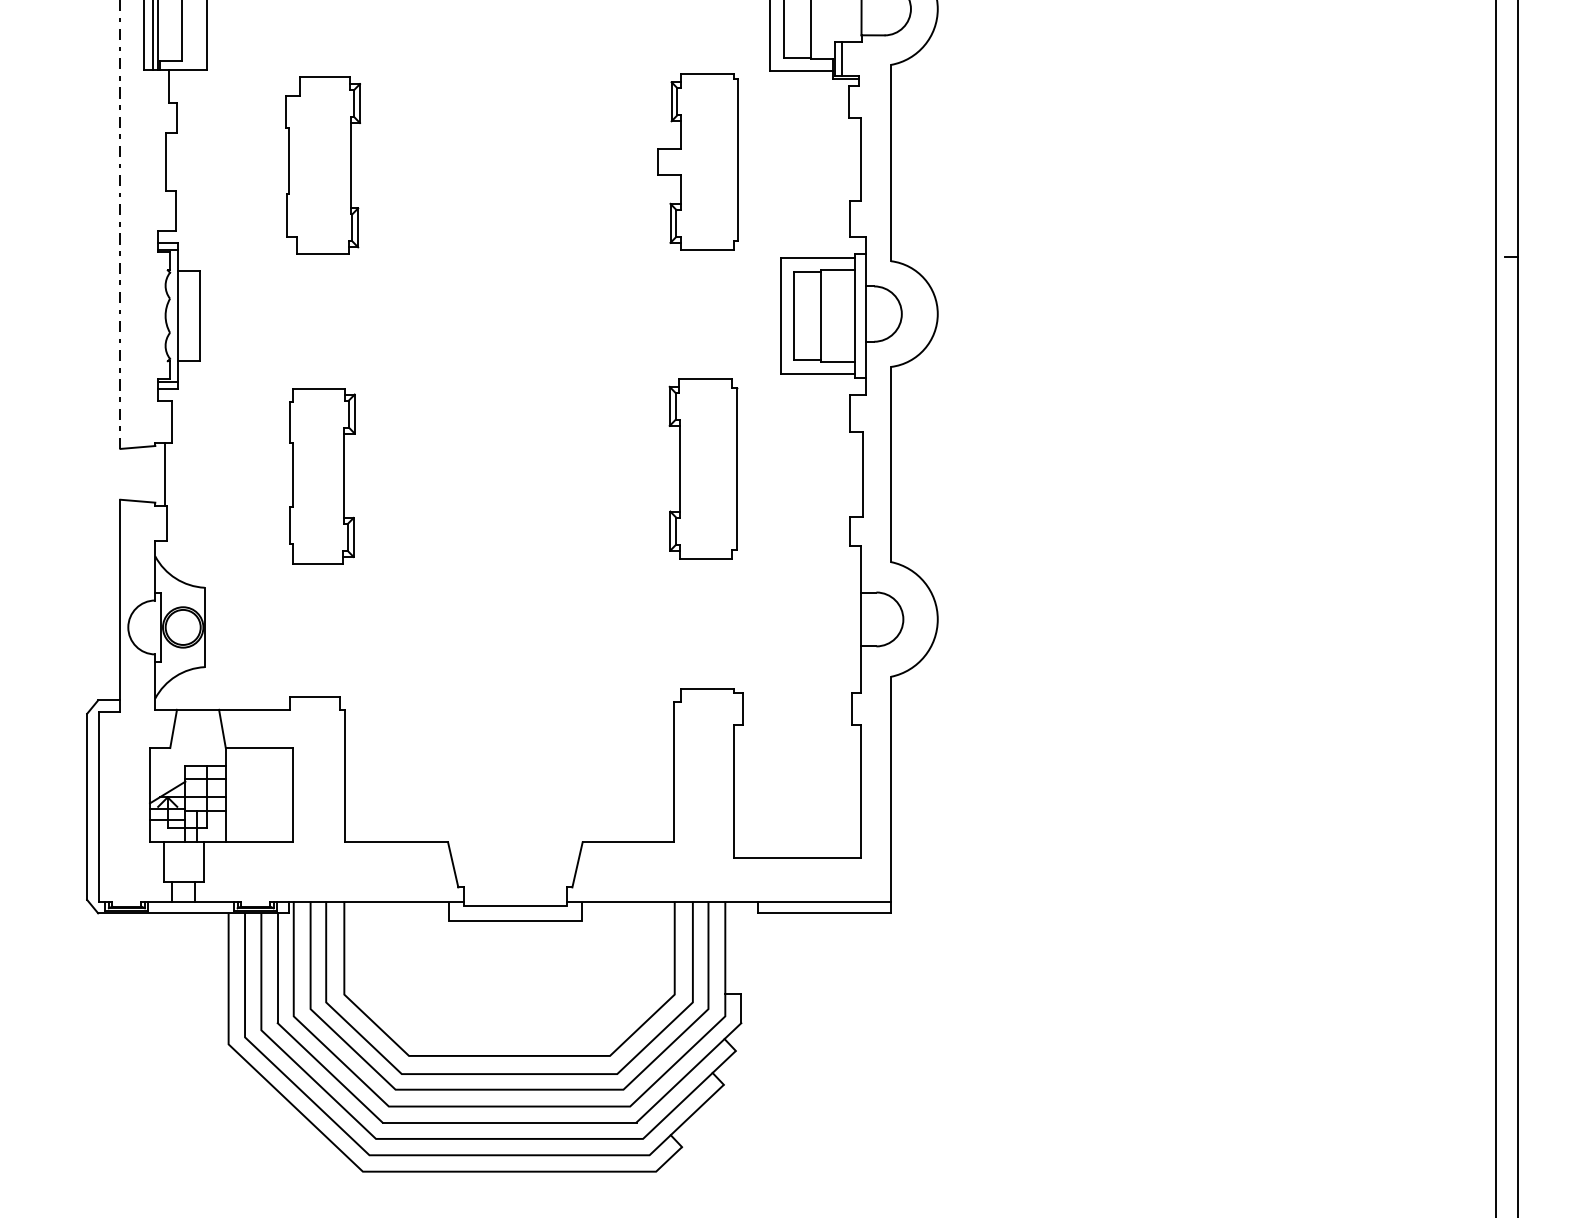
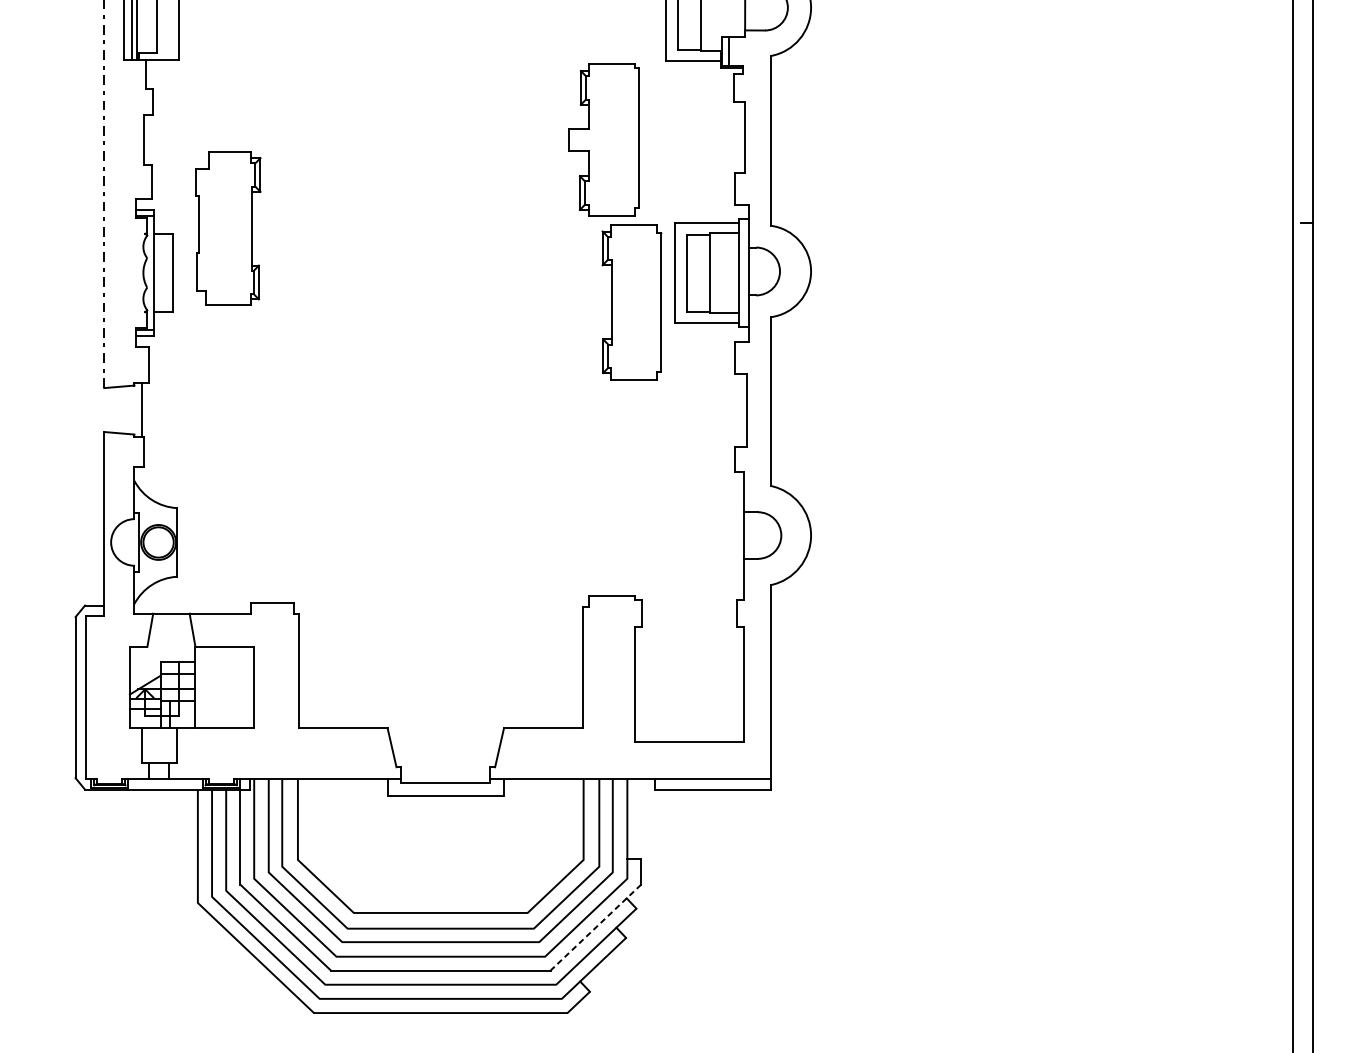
part: (322, 165) -> (228, 228), moved
part: (703, 468) -> (631, 302), moved
part: (322, 476) -> (279, 411), removed
line: (688, 1073) -> (595, 928), solid -> dashed

